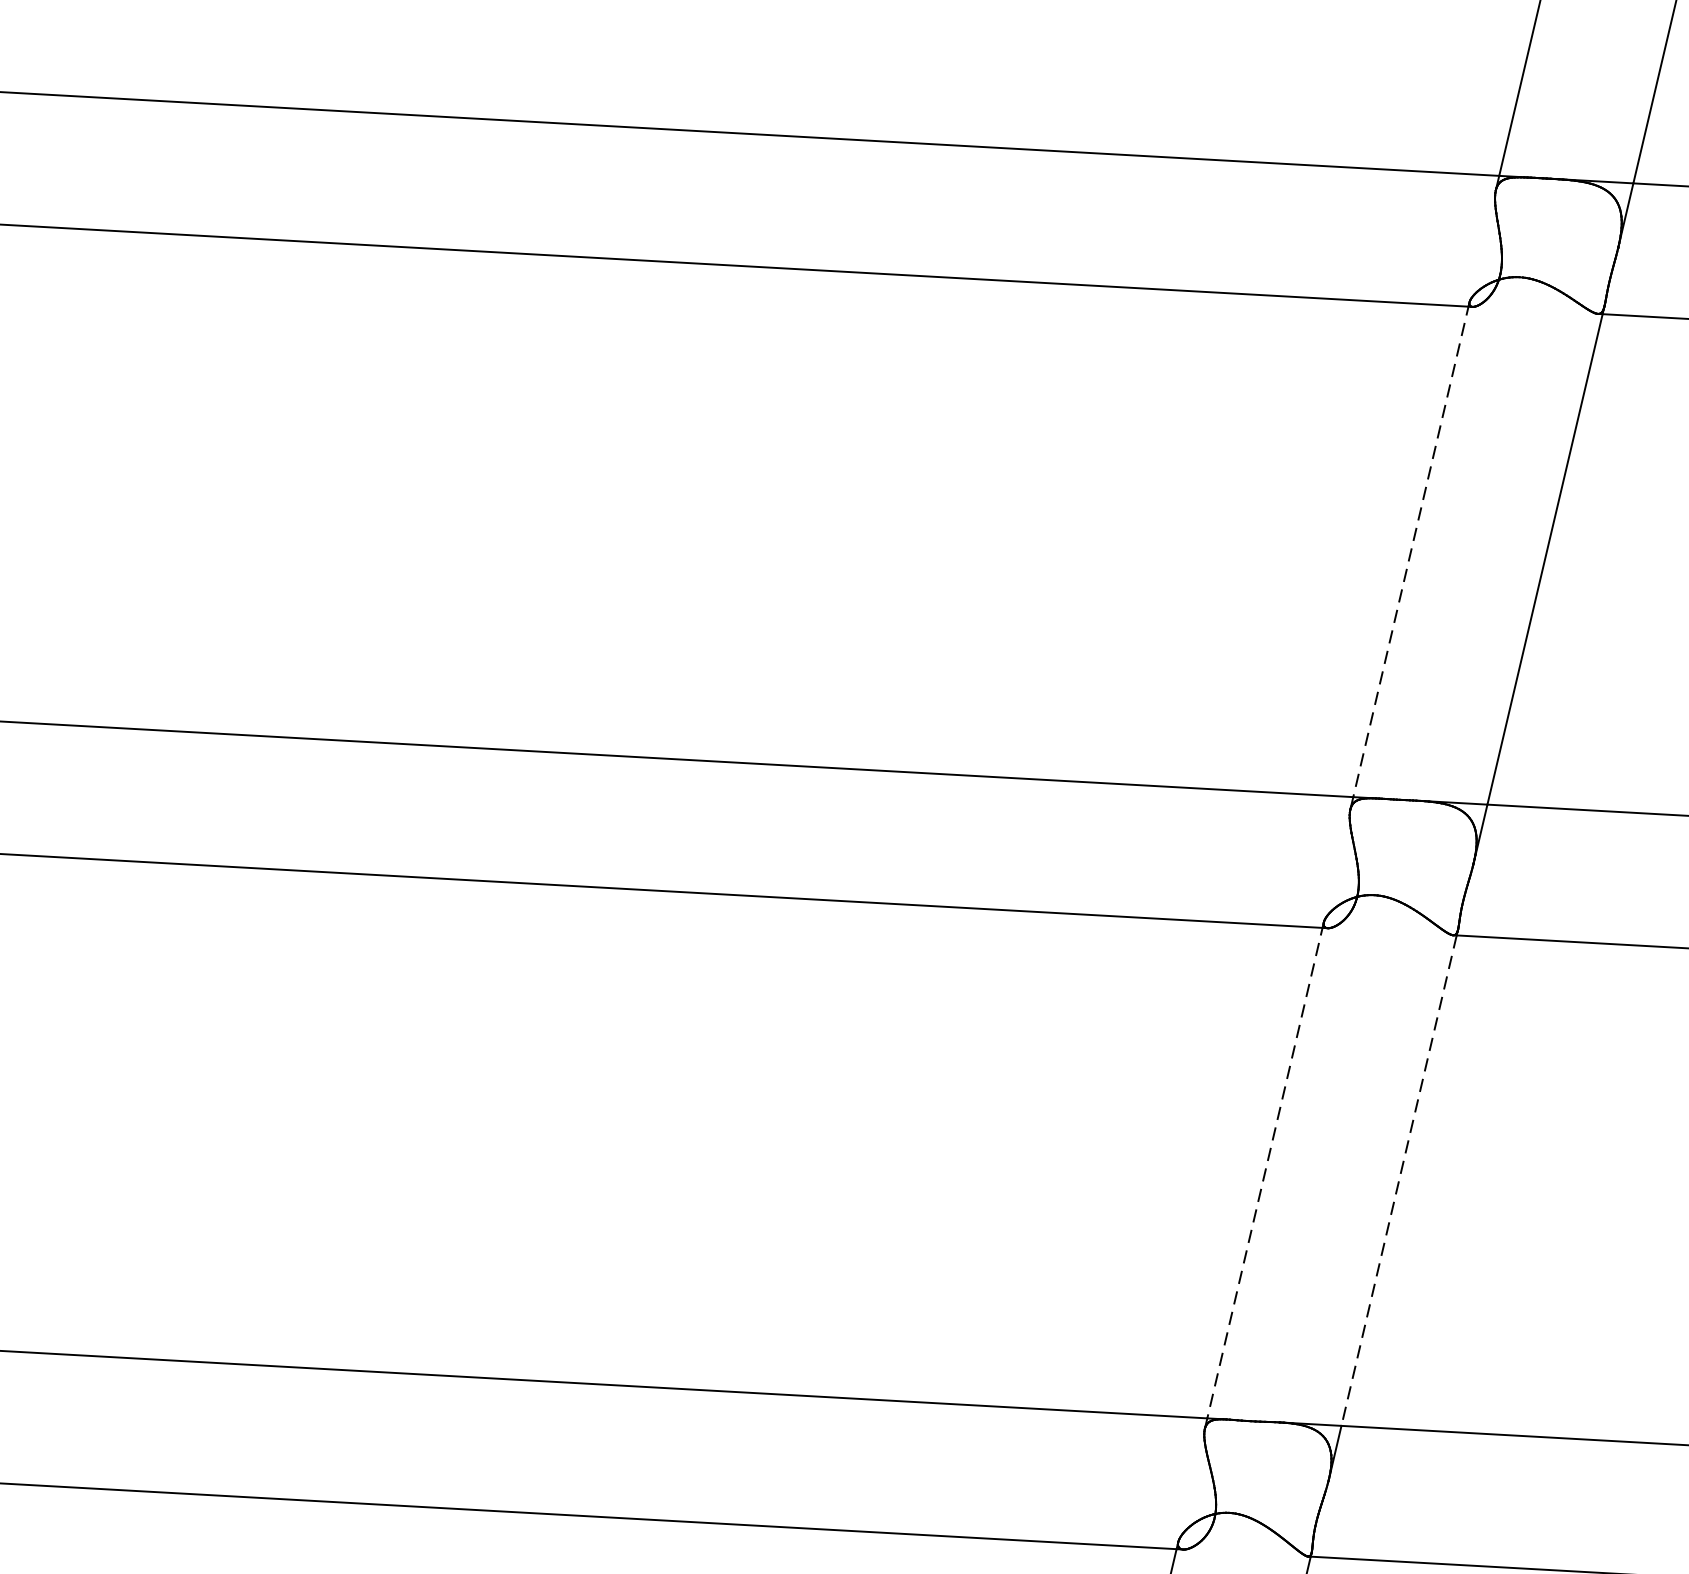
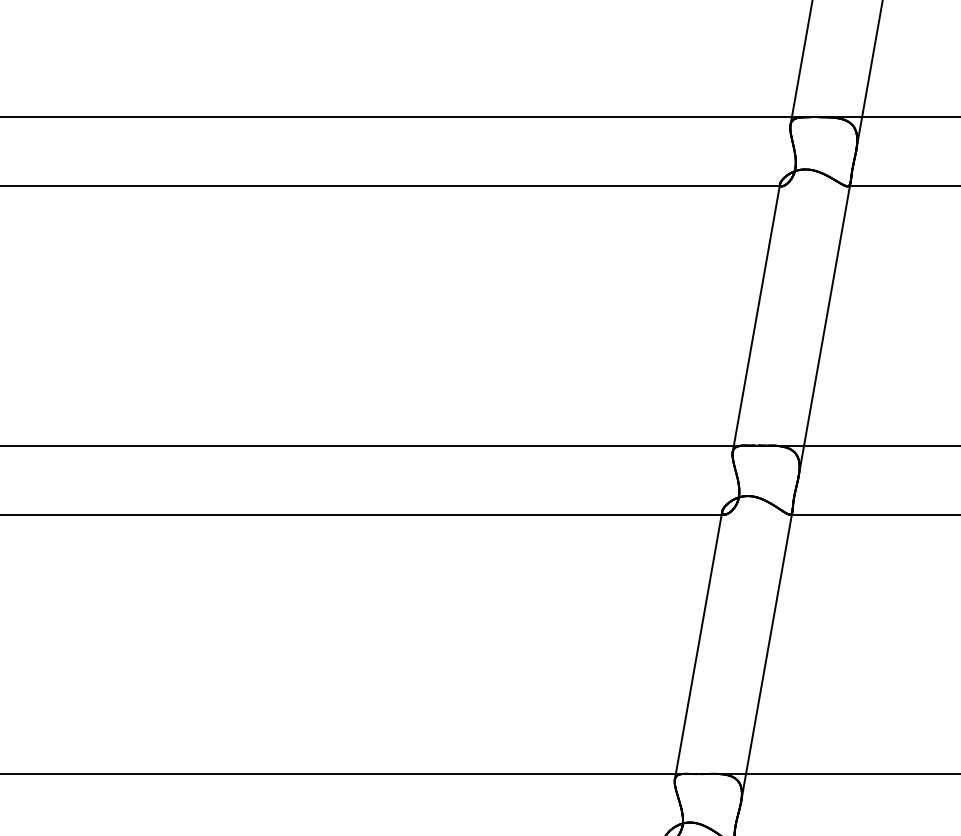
line: (1410, 549) -> (756, 314), dashed -> solid
line: (1264, 1171) -> (698, 643), dashed -> solid
line: (1398, 1181) -> (768, 644), dashed -> solid

